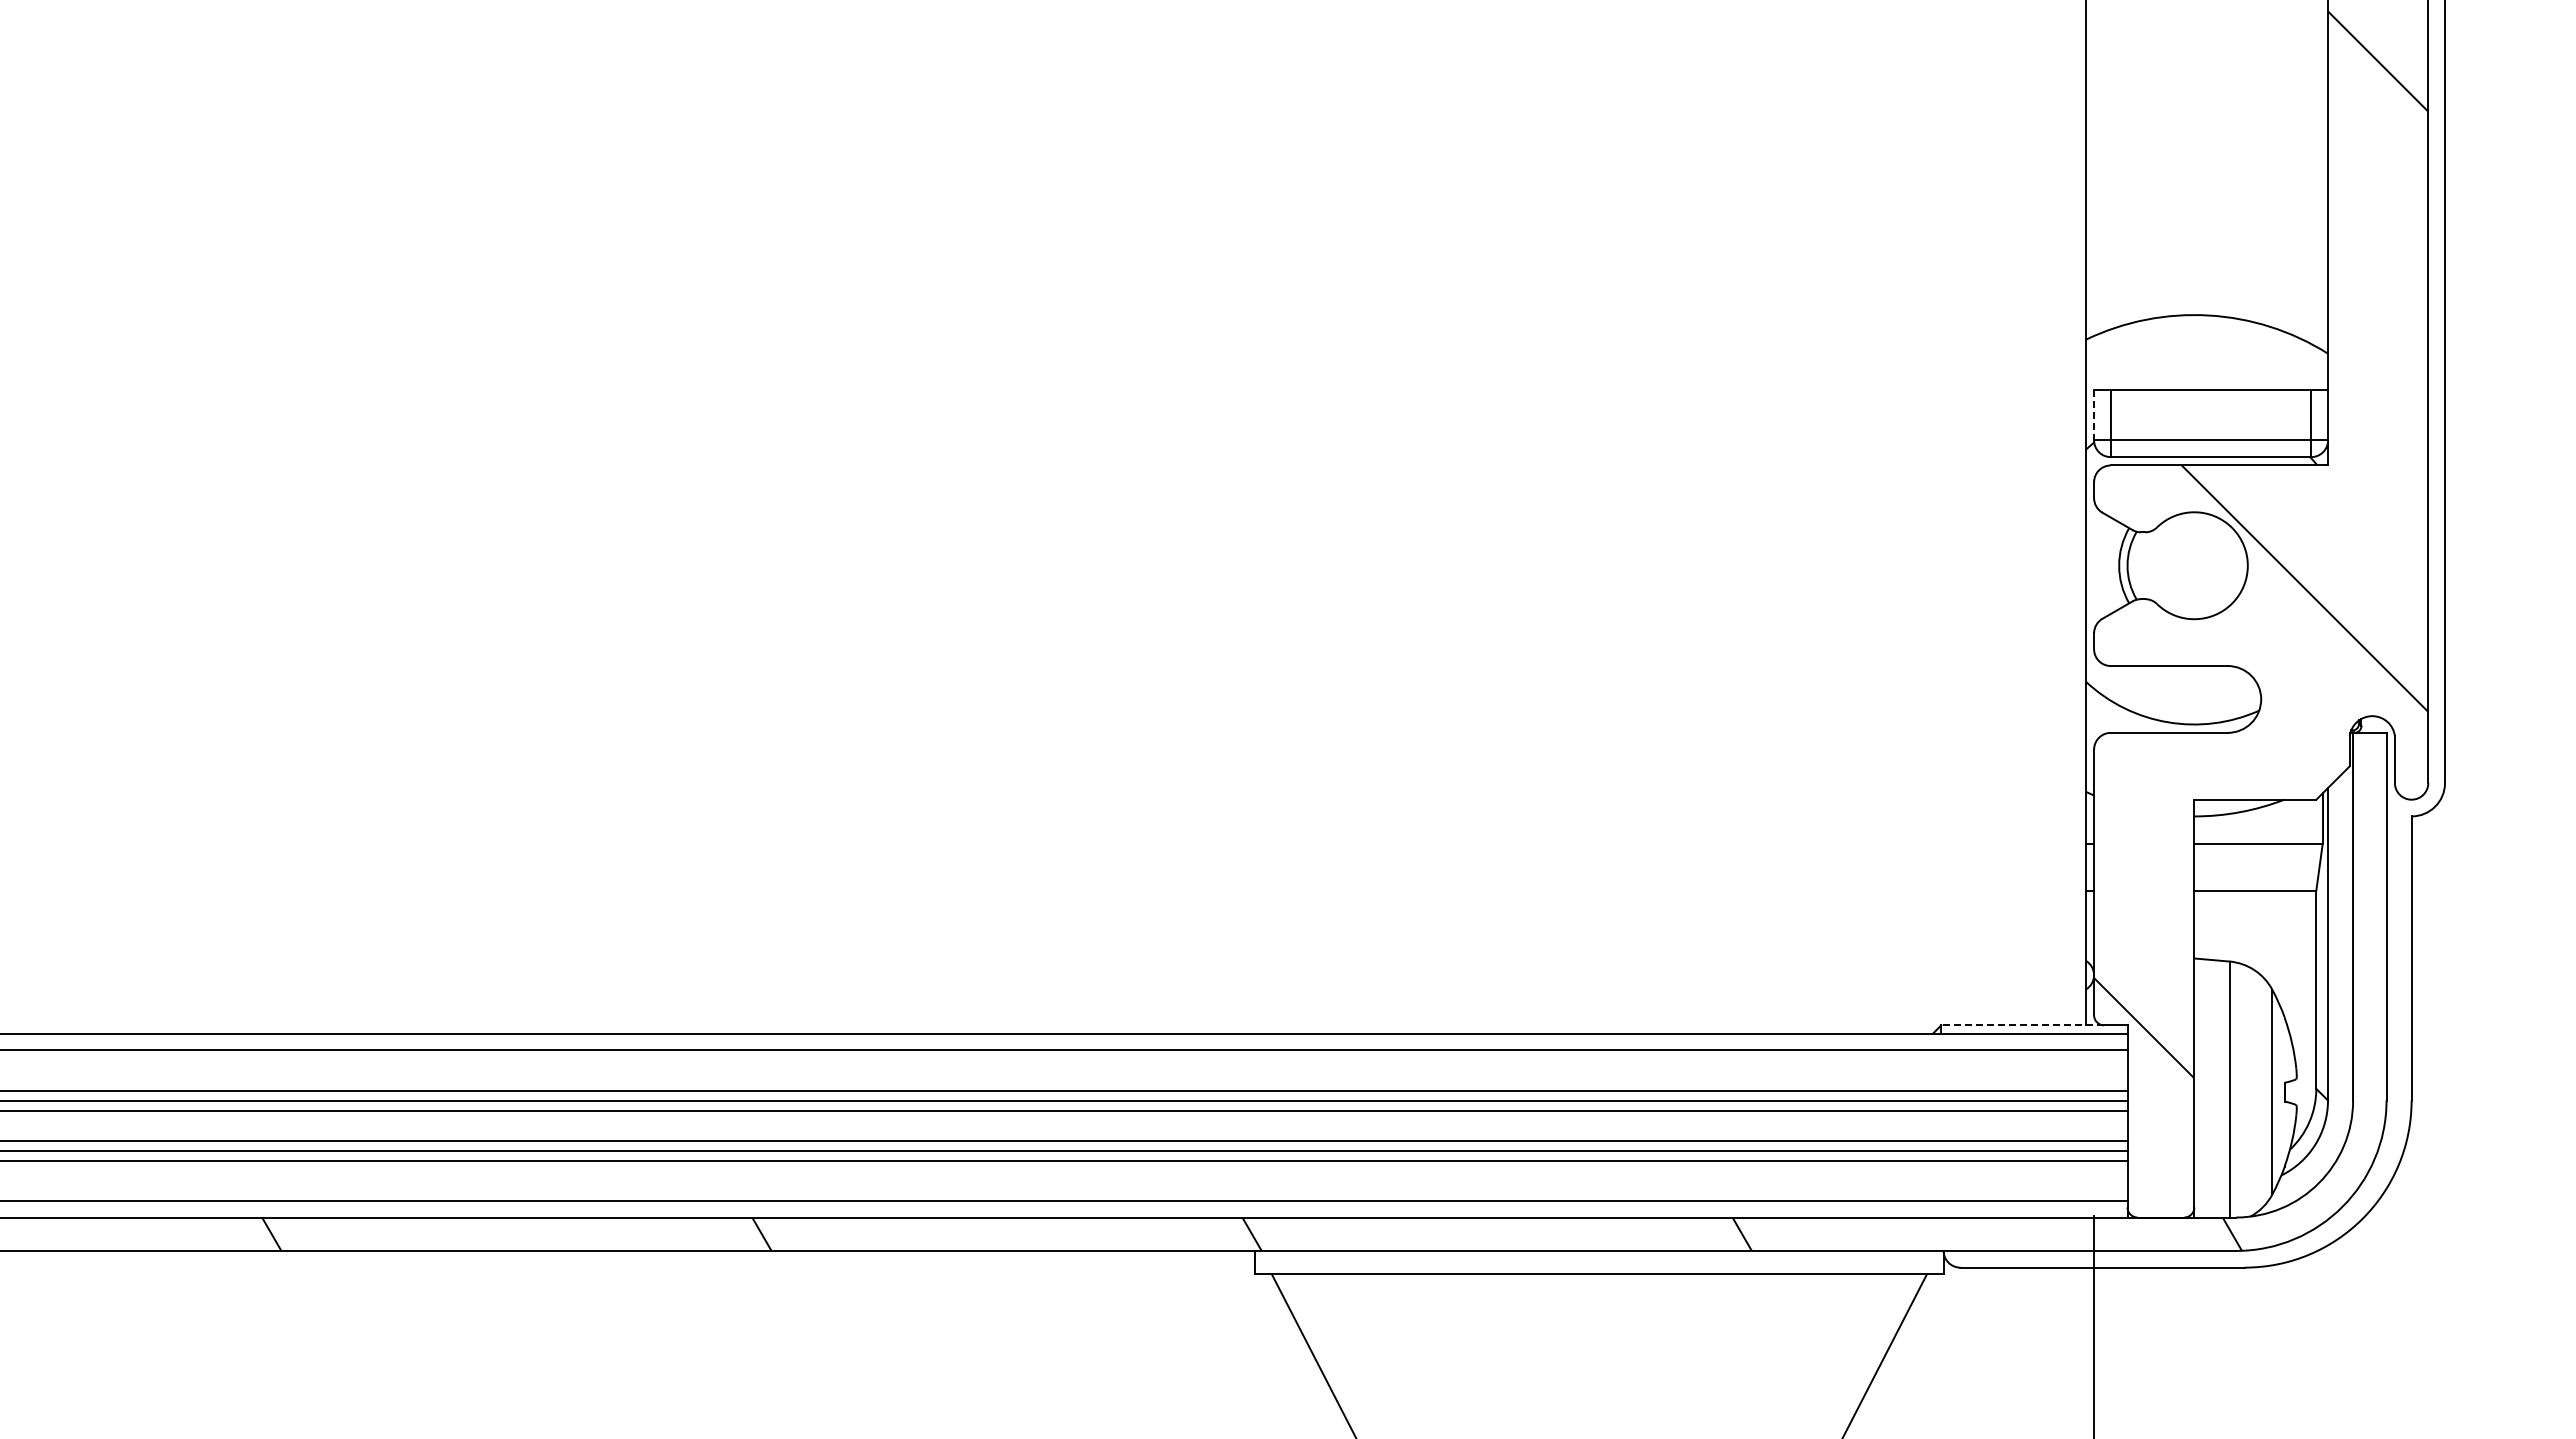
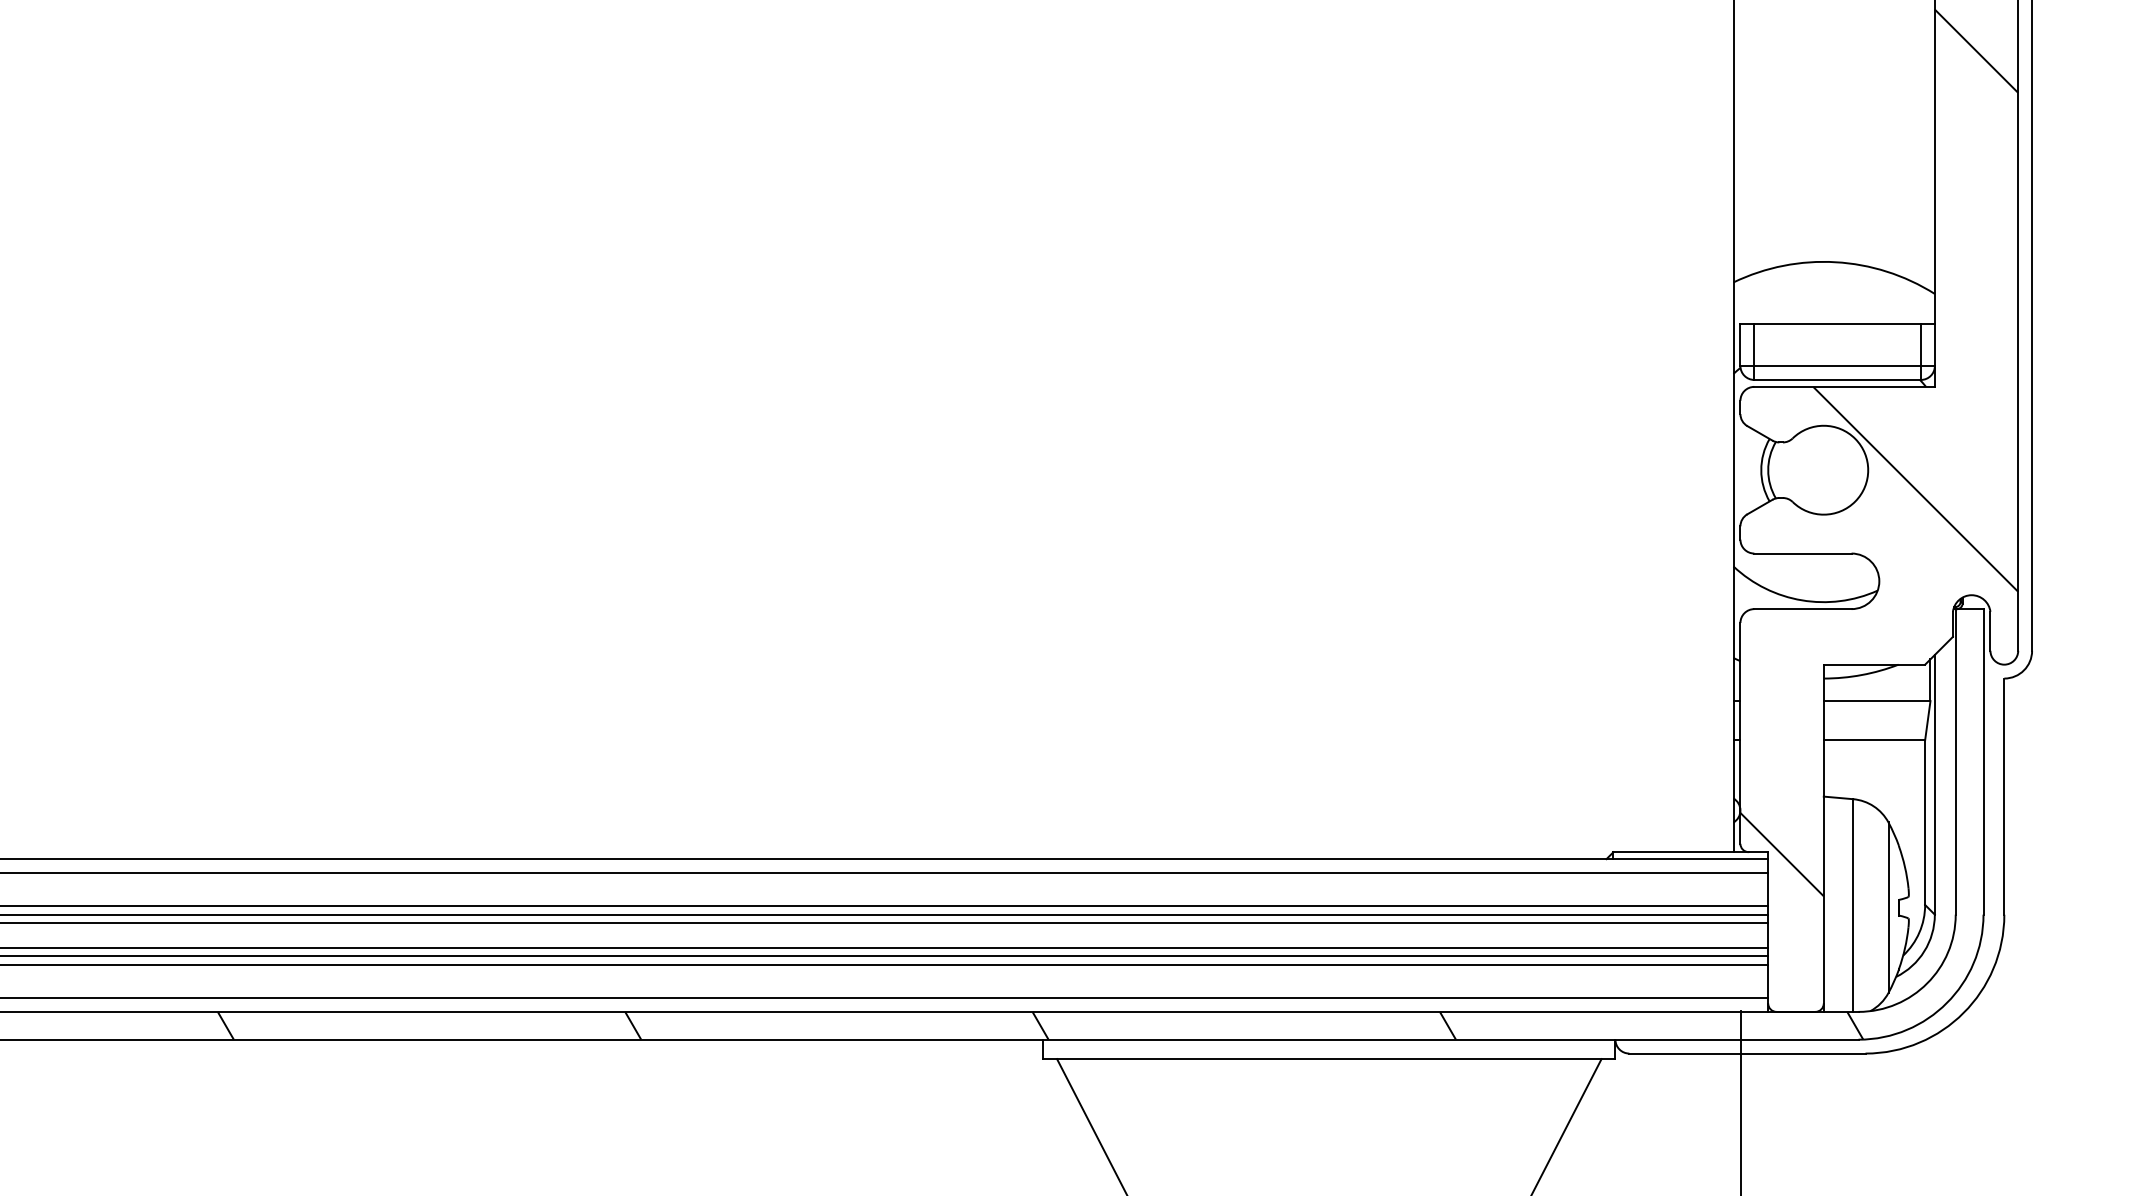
line: (2094, 415) -> (1740, 345), dashed -> solid
line: (2022, 1025) -> (1680, 852), dashed -> solid

